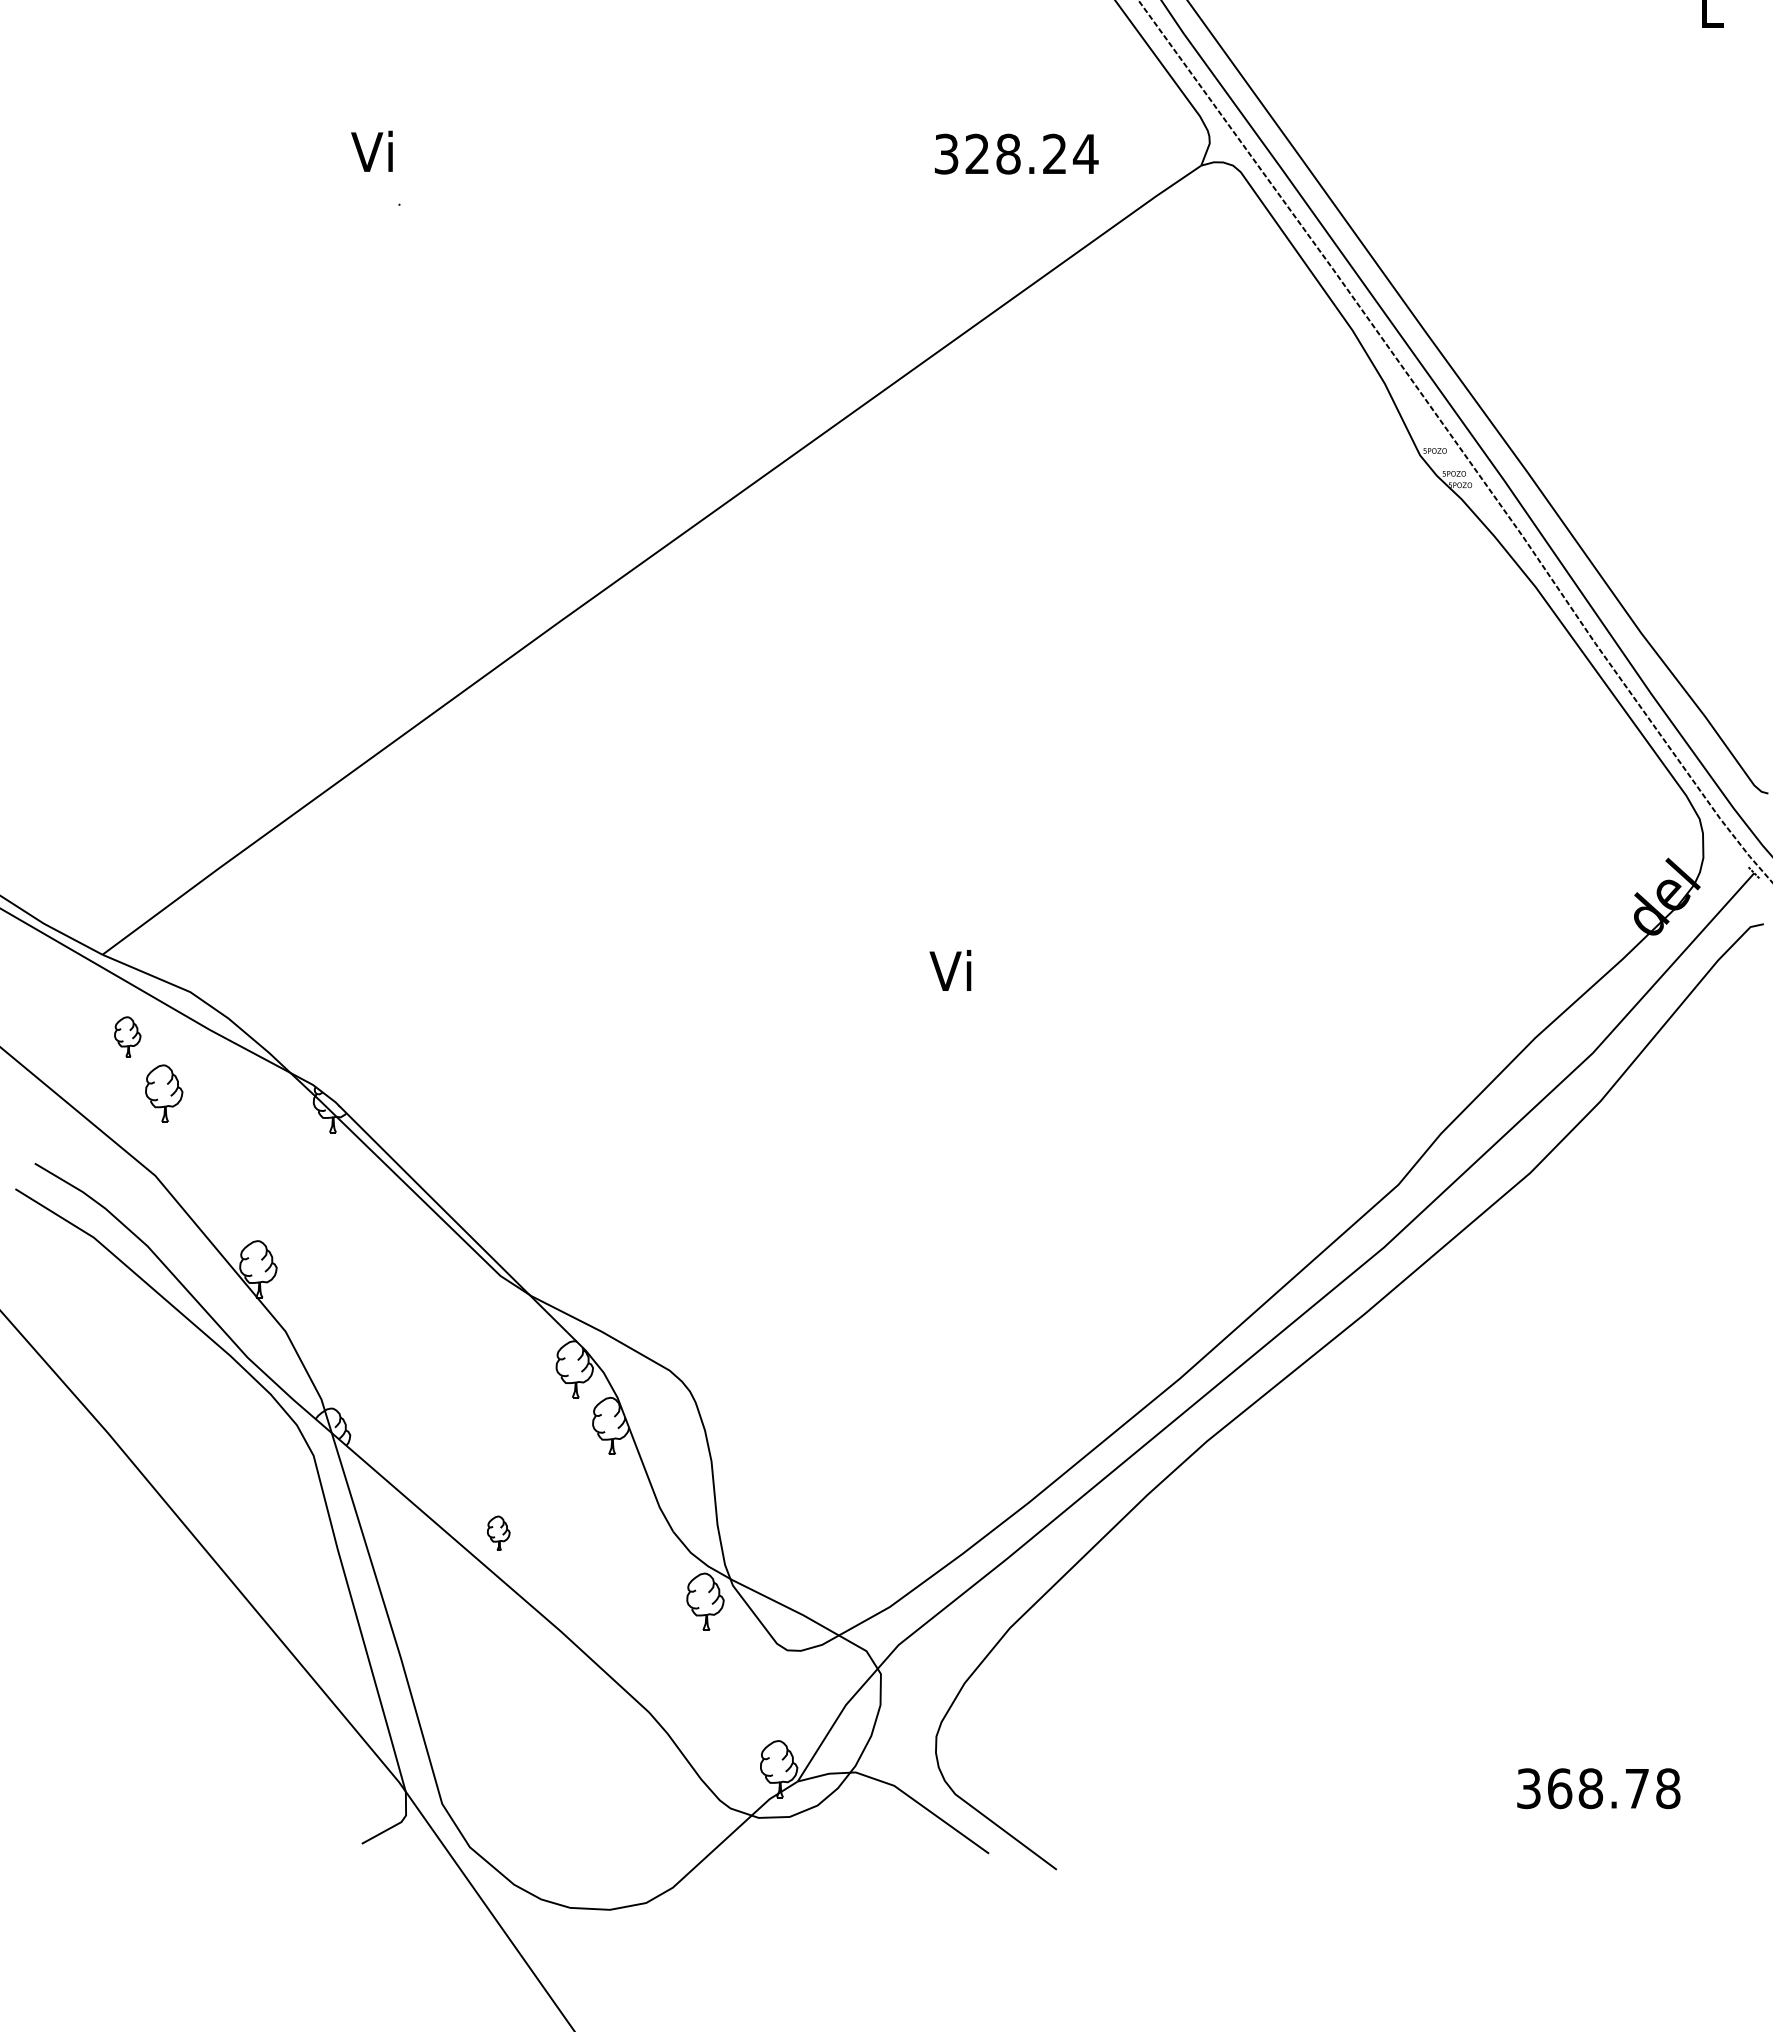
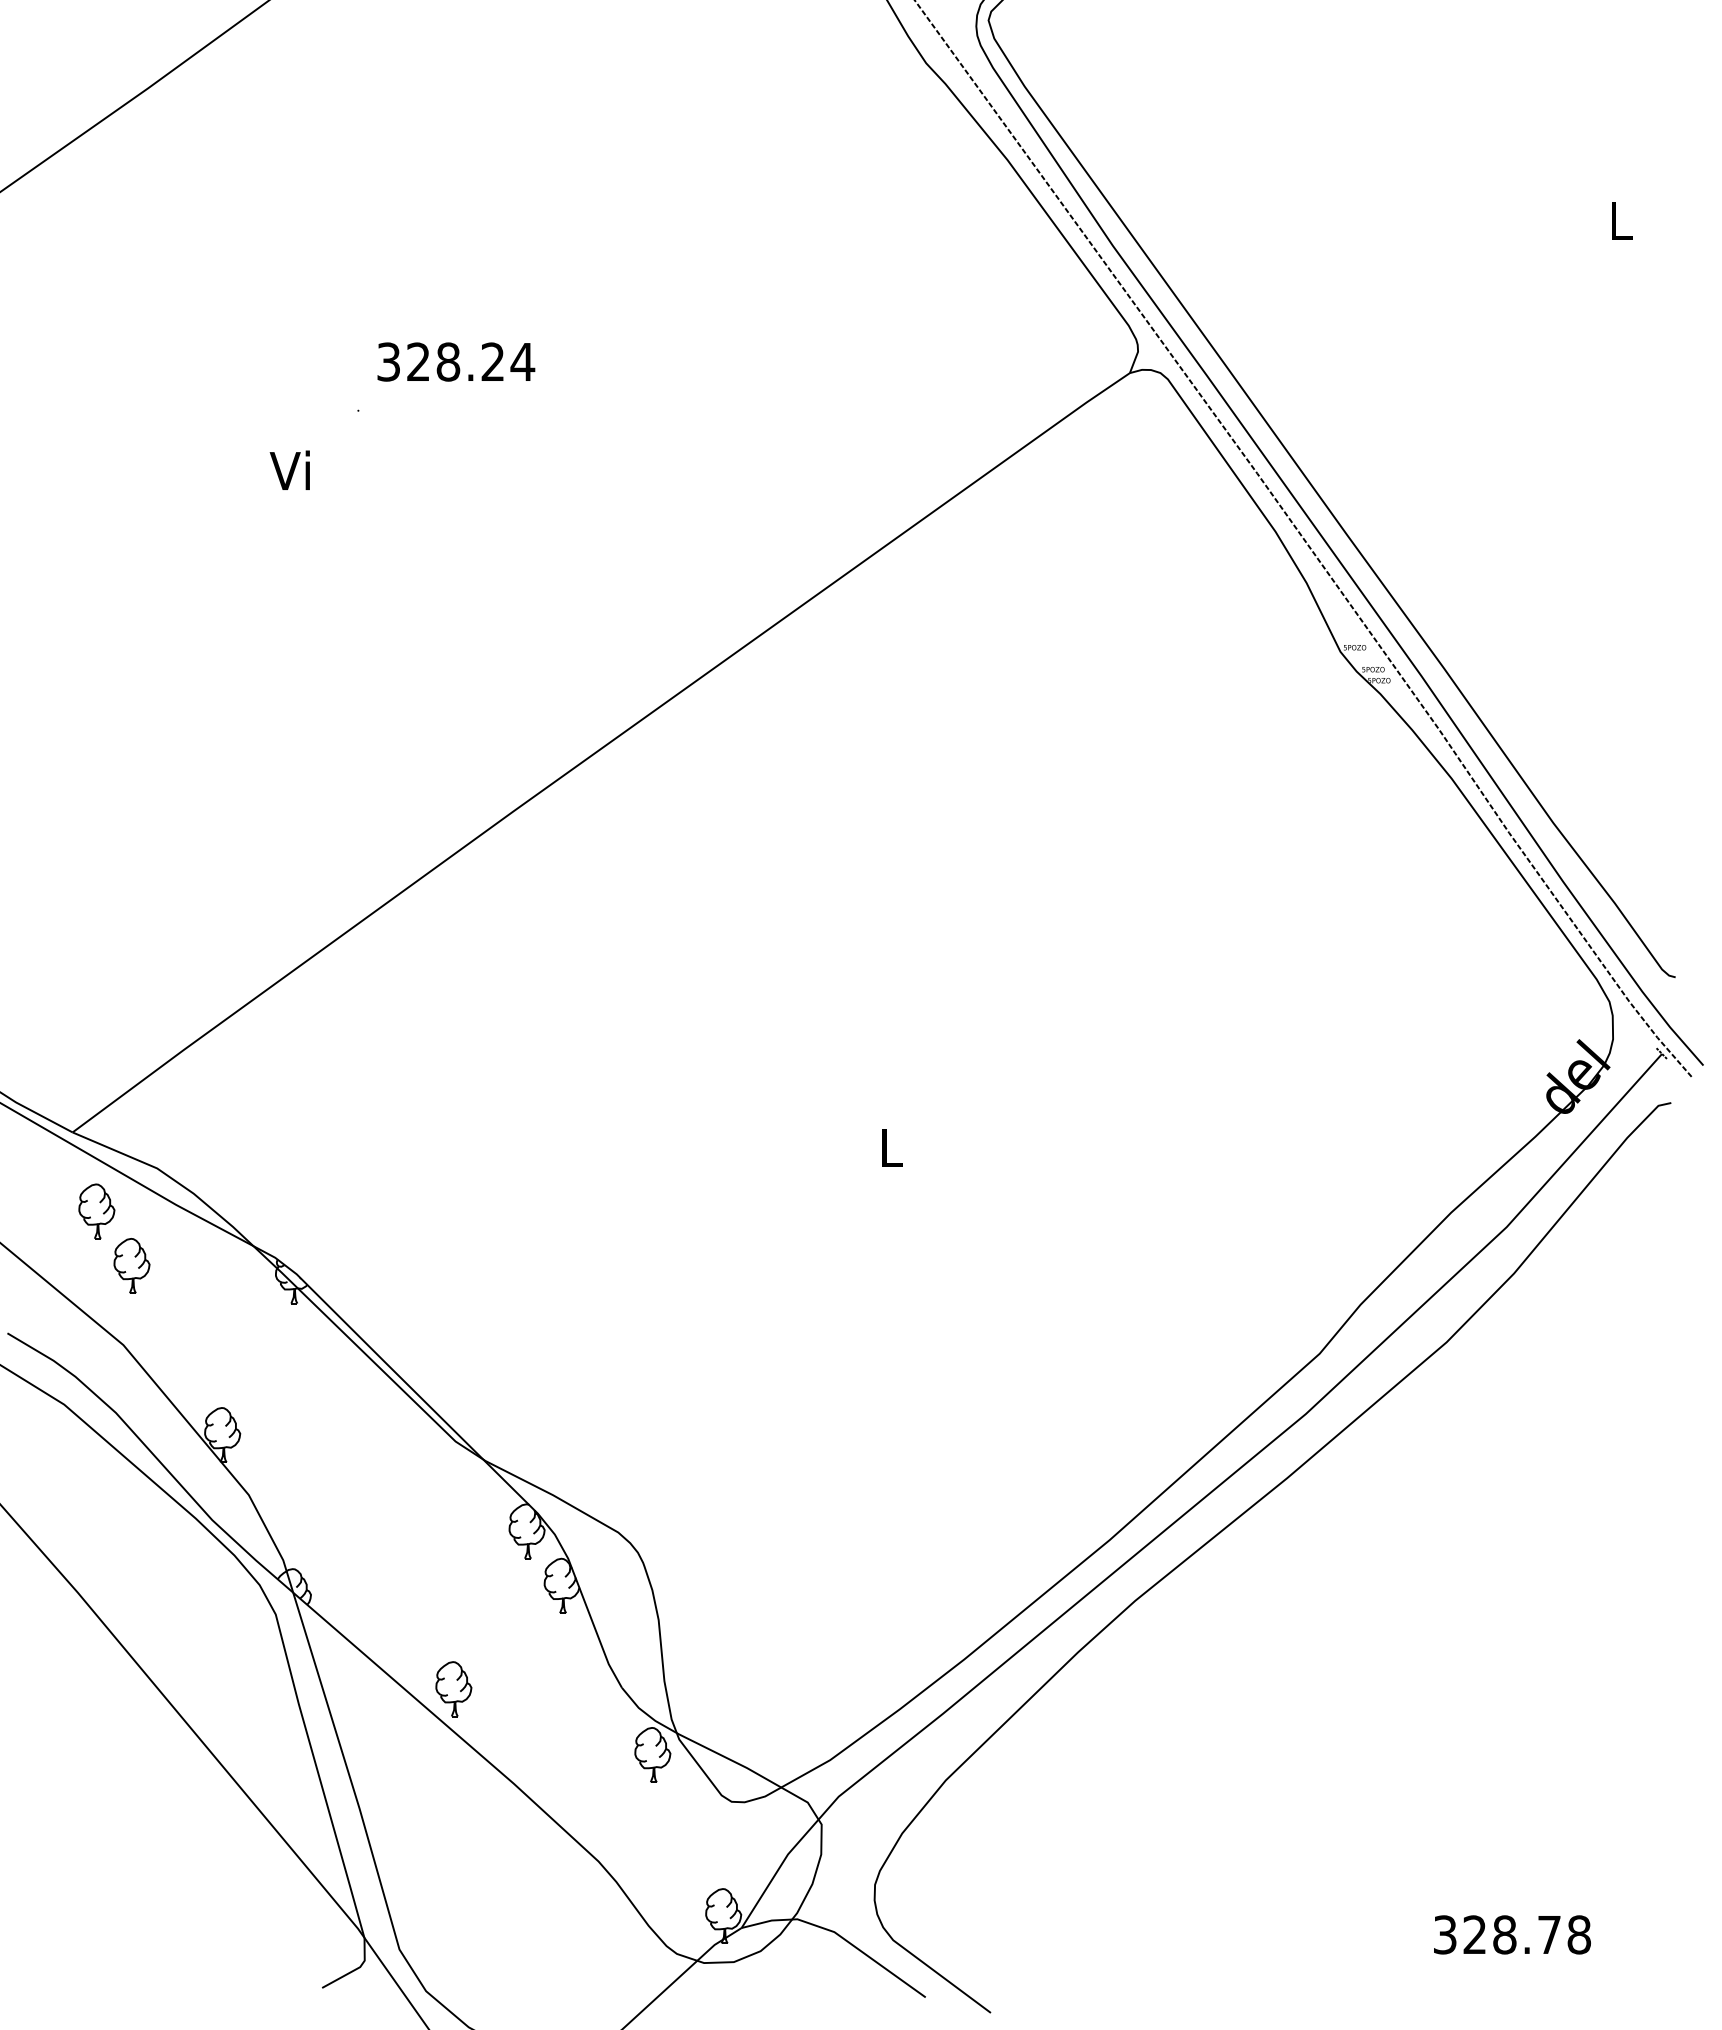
text: (371, 150) -> (289, 469), moved
text: (1016, 153) -> (456, 361), moved
text: (950, 970) -> (888, 1147), Vi -> L
part: (127, 1036) -> (96, 1211), size x1.43
part: (498, 1533) -> (453, 1689), size x1.67
text: (1559, 1788) -> (1474, 1934), 368.78 -> 328.78

